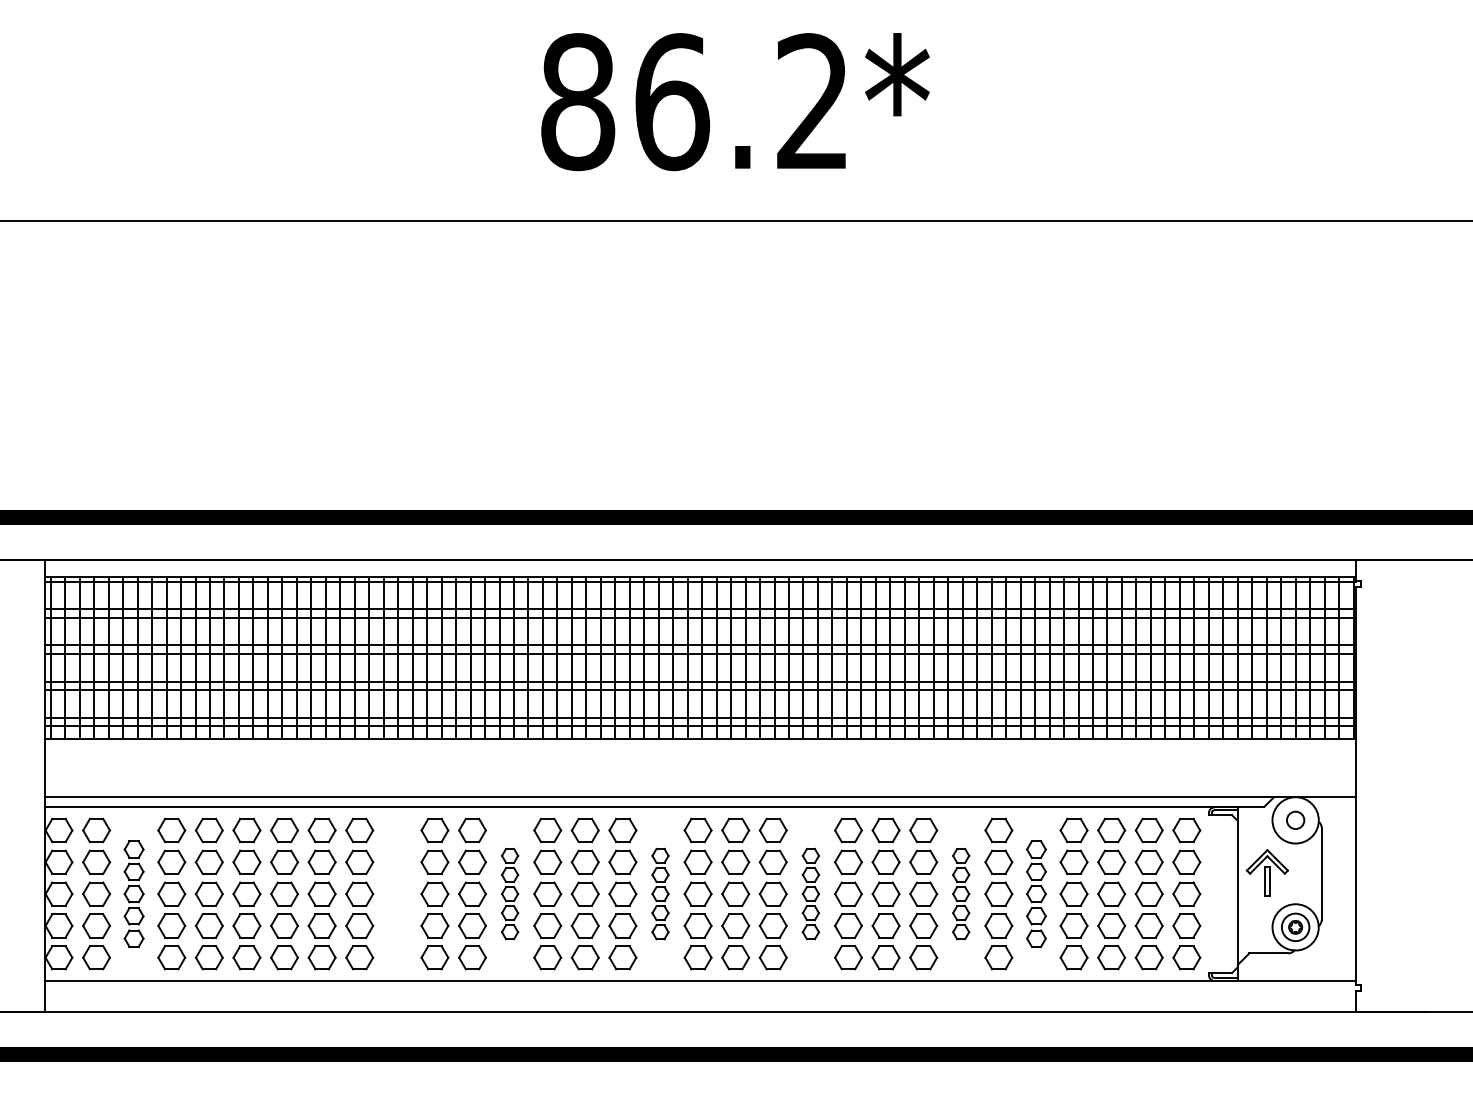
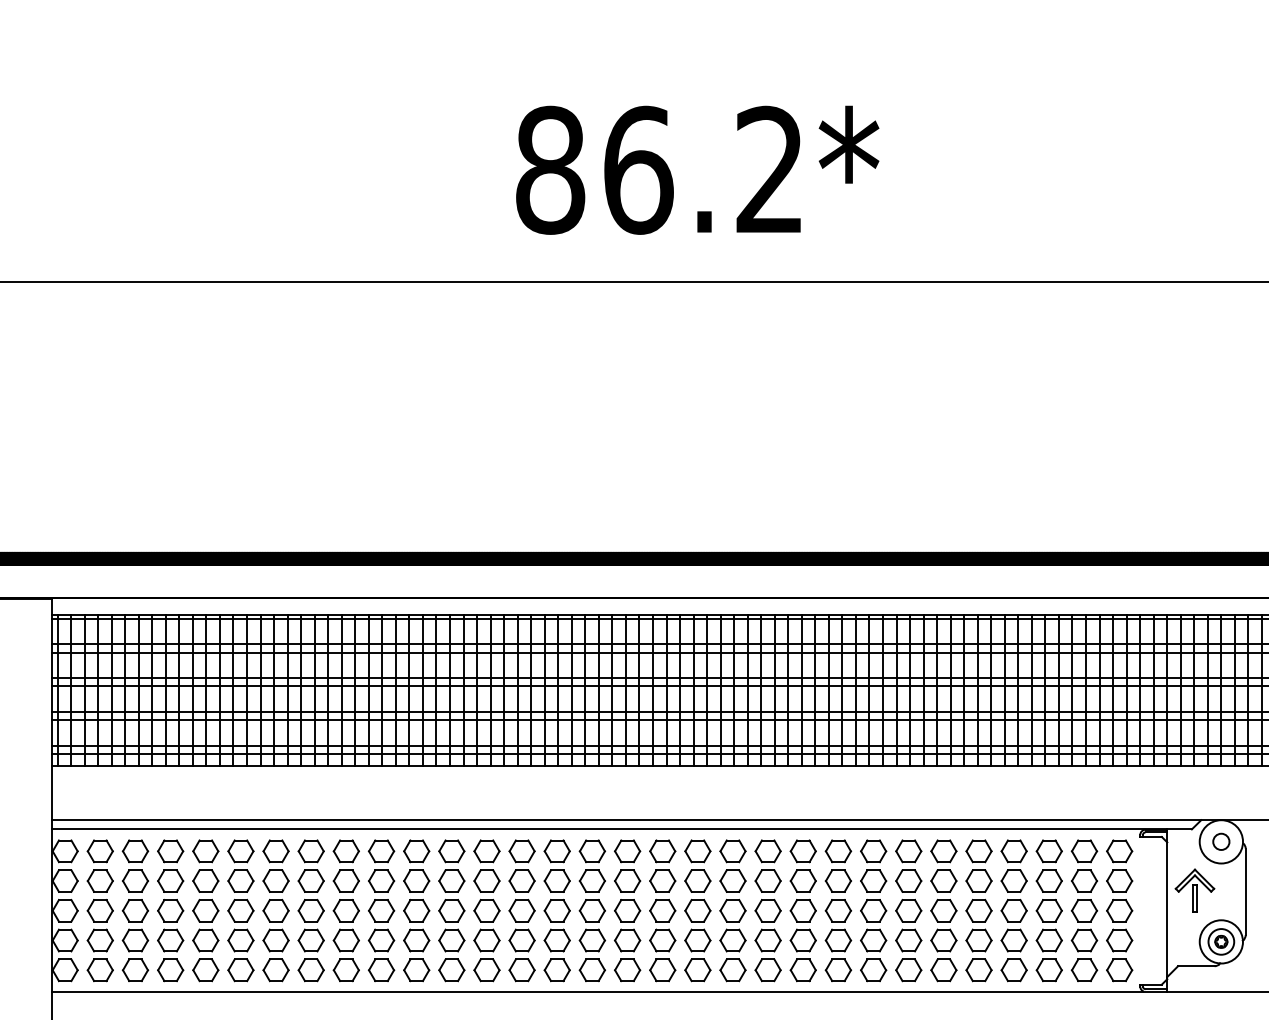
part: (133, 893) -> (134, 910), size x1.43
part: (396, 893) -> (380, 910), added
part: (509, 893) -> (486, 910), size x1.67
part: (660, 893) -> (627, 910), size x1.67
part: (810, 893) -> (767, 910), size x1.67
part: (960, 893) -> (908, 910), size x1.67
part: (1036, 893) -> (979, 910), size x1.43

